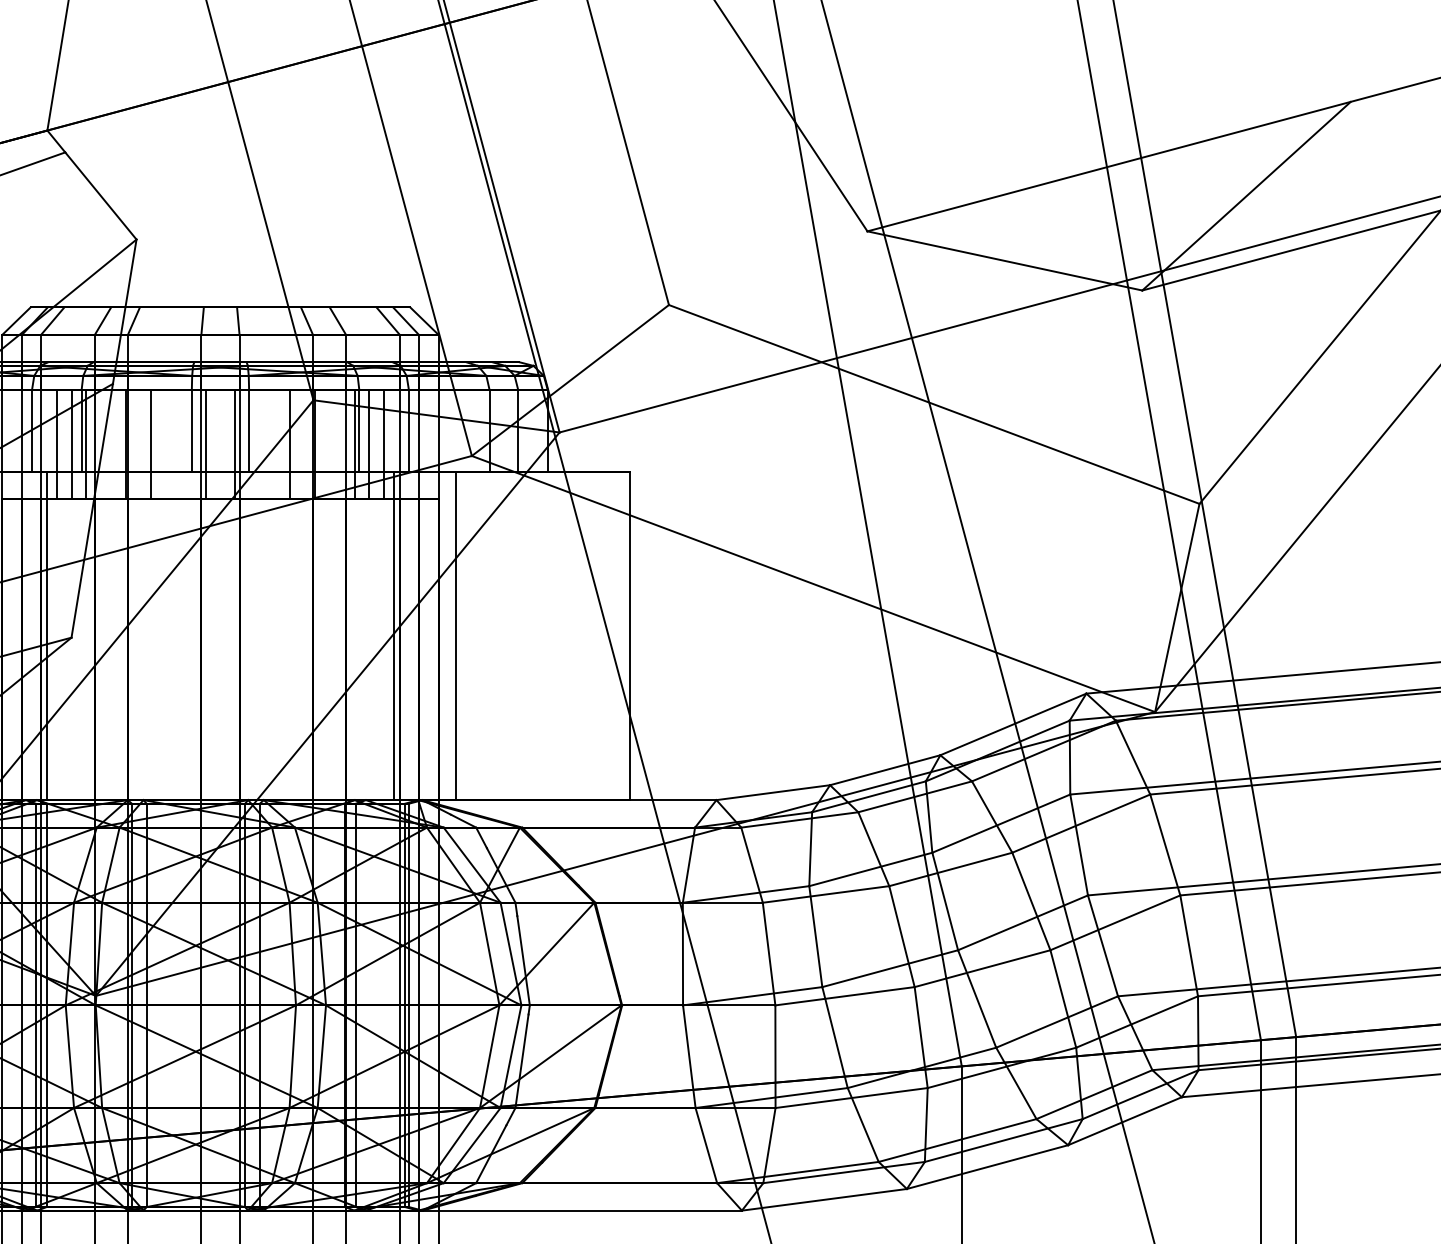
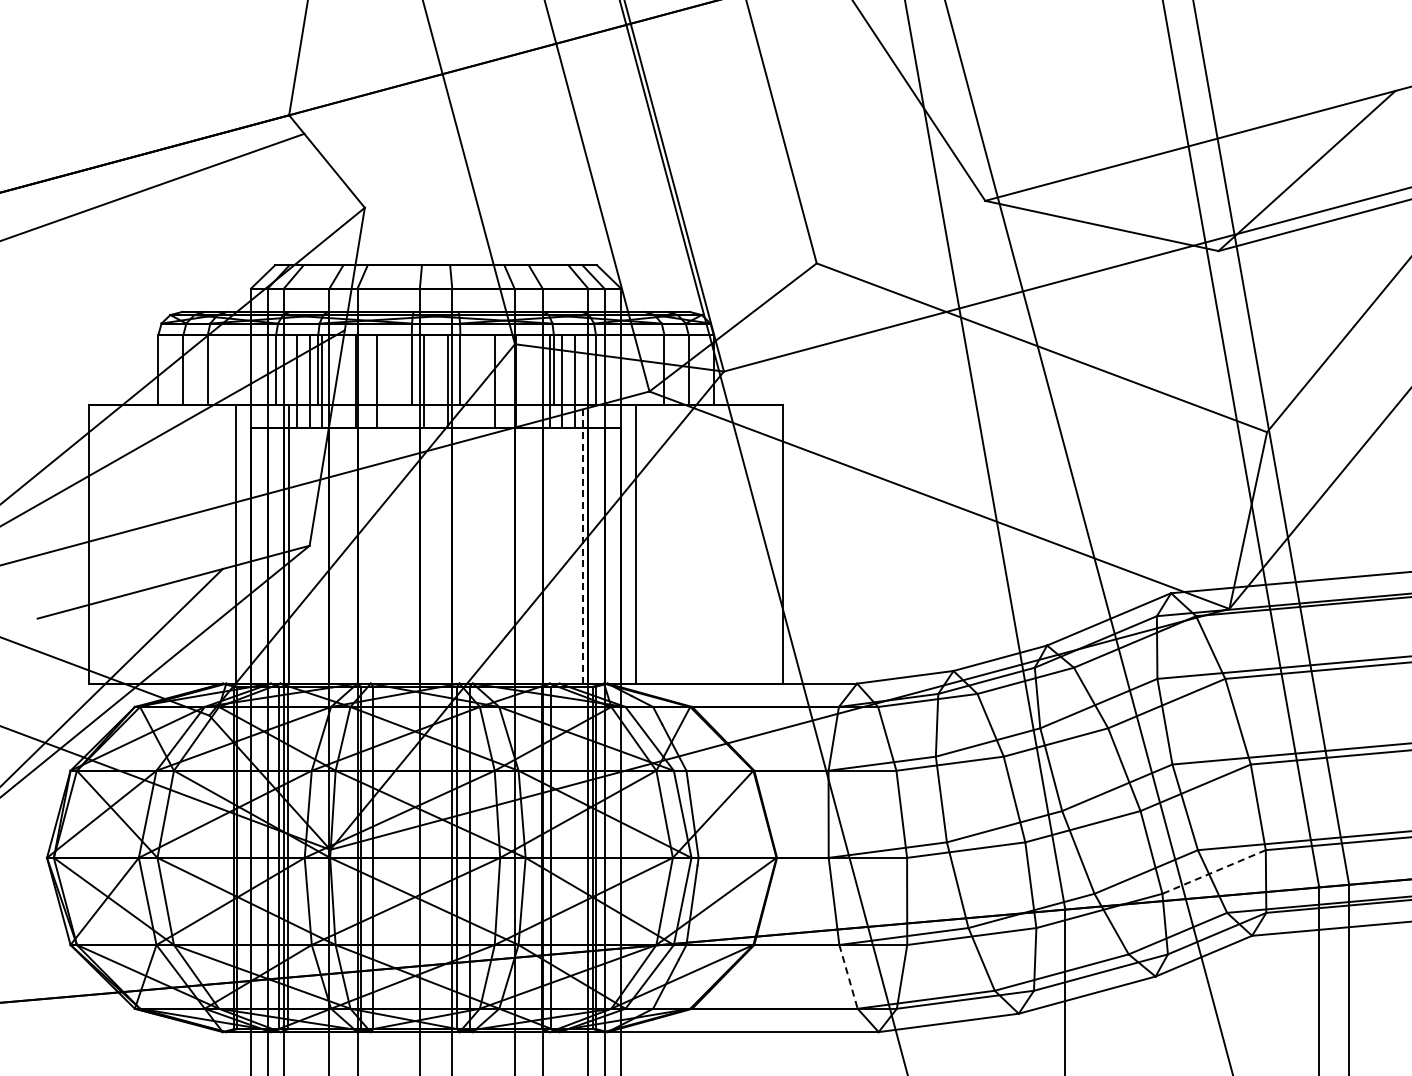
line: (394, 635) -> (583, 543), solid -> dashed
line: (1136, 1022) -> (1213, 872), solid -> dashed
line: (706, 1146) -> (848, 977), solid -> dashed

